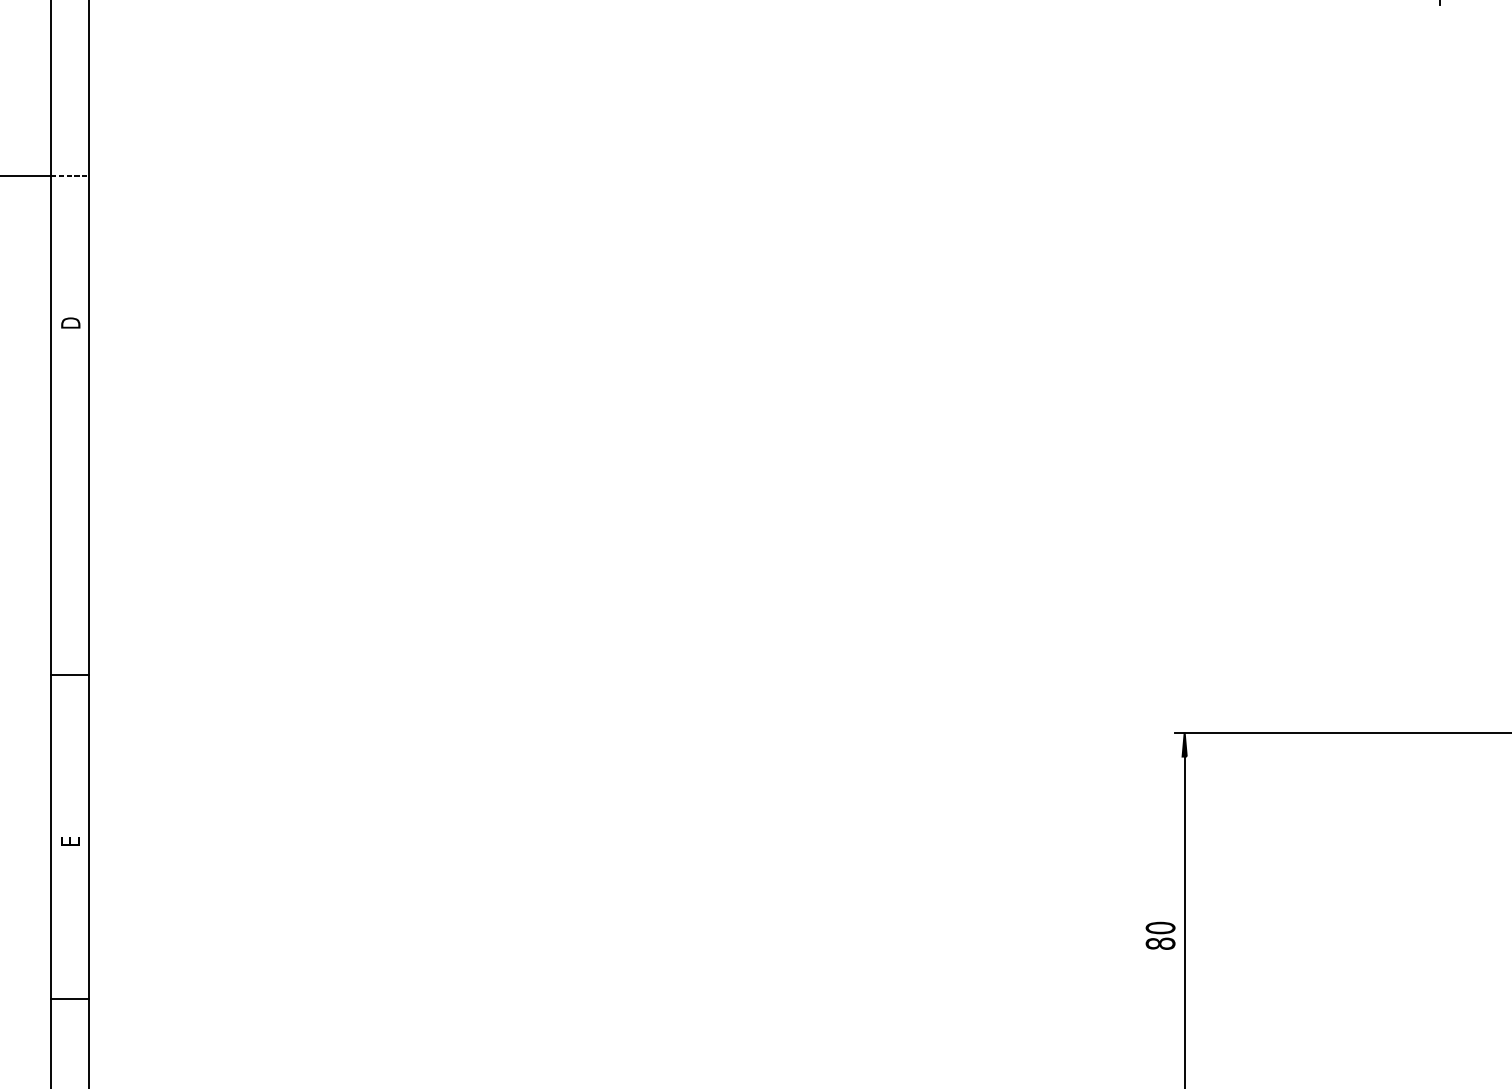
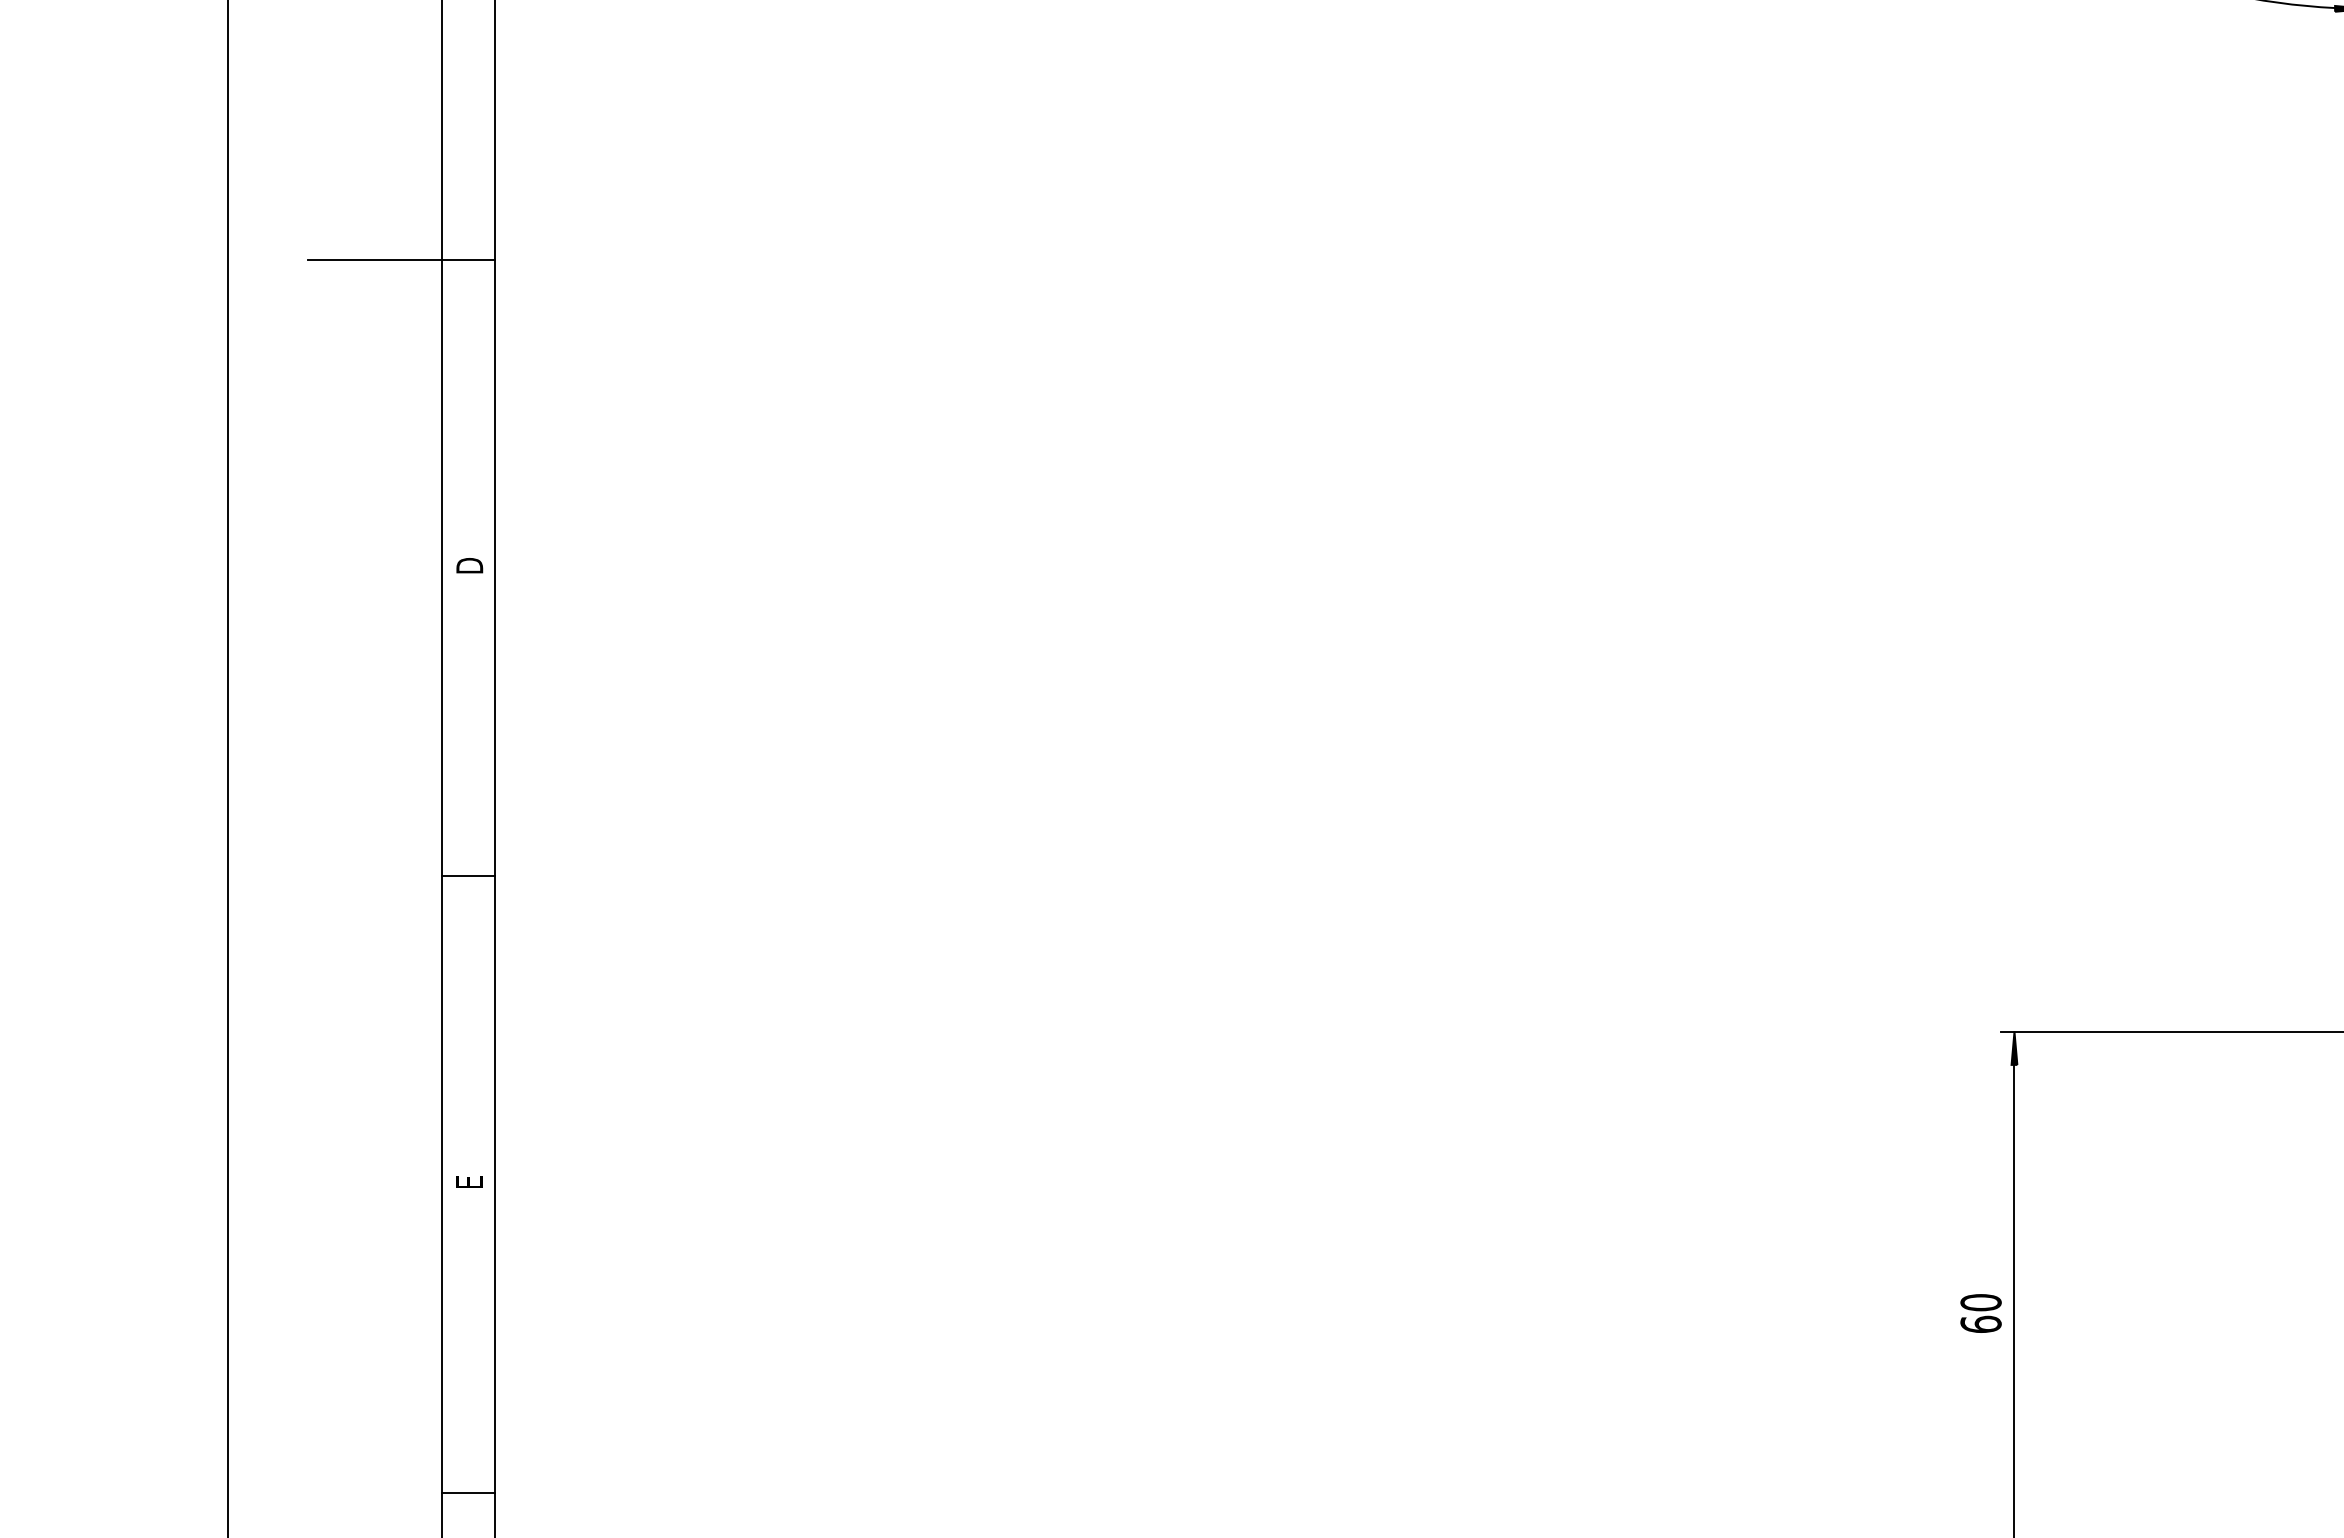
line: (69, 176) -> (468, 260), dashed -> solid
text: (70, 322) -> (469, 565), moved
line: (69, 674) -> (468, 876), moved
text: (1160, 943) -> (1980, 1324), 80 -> 60
line: (69, 998) -> (468, 1492), moved

